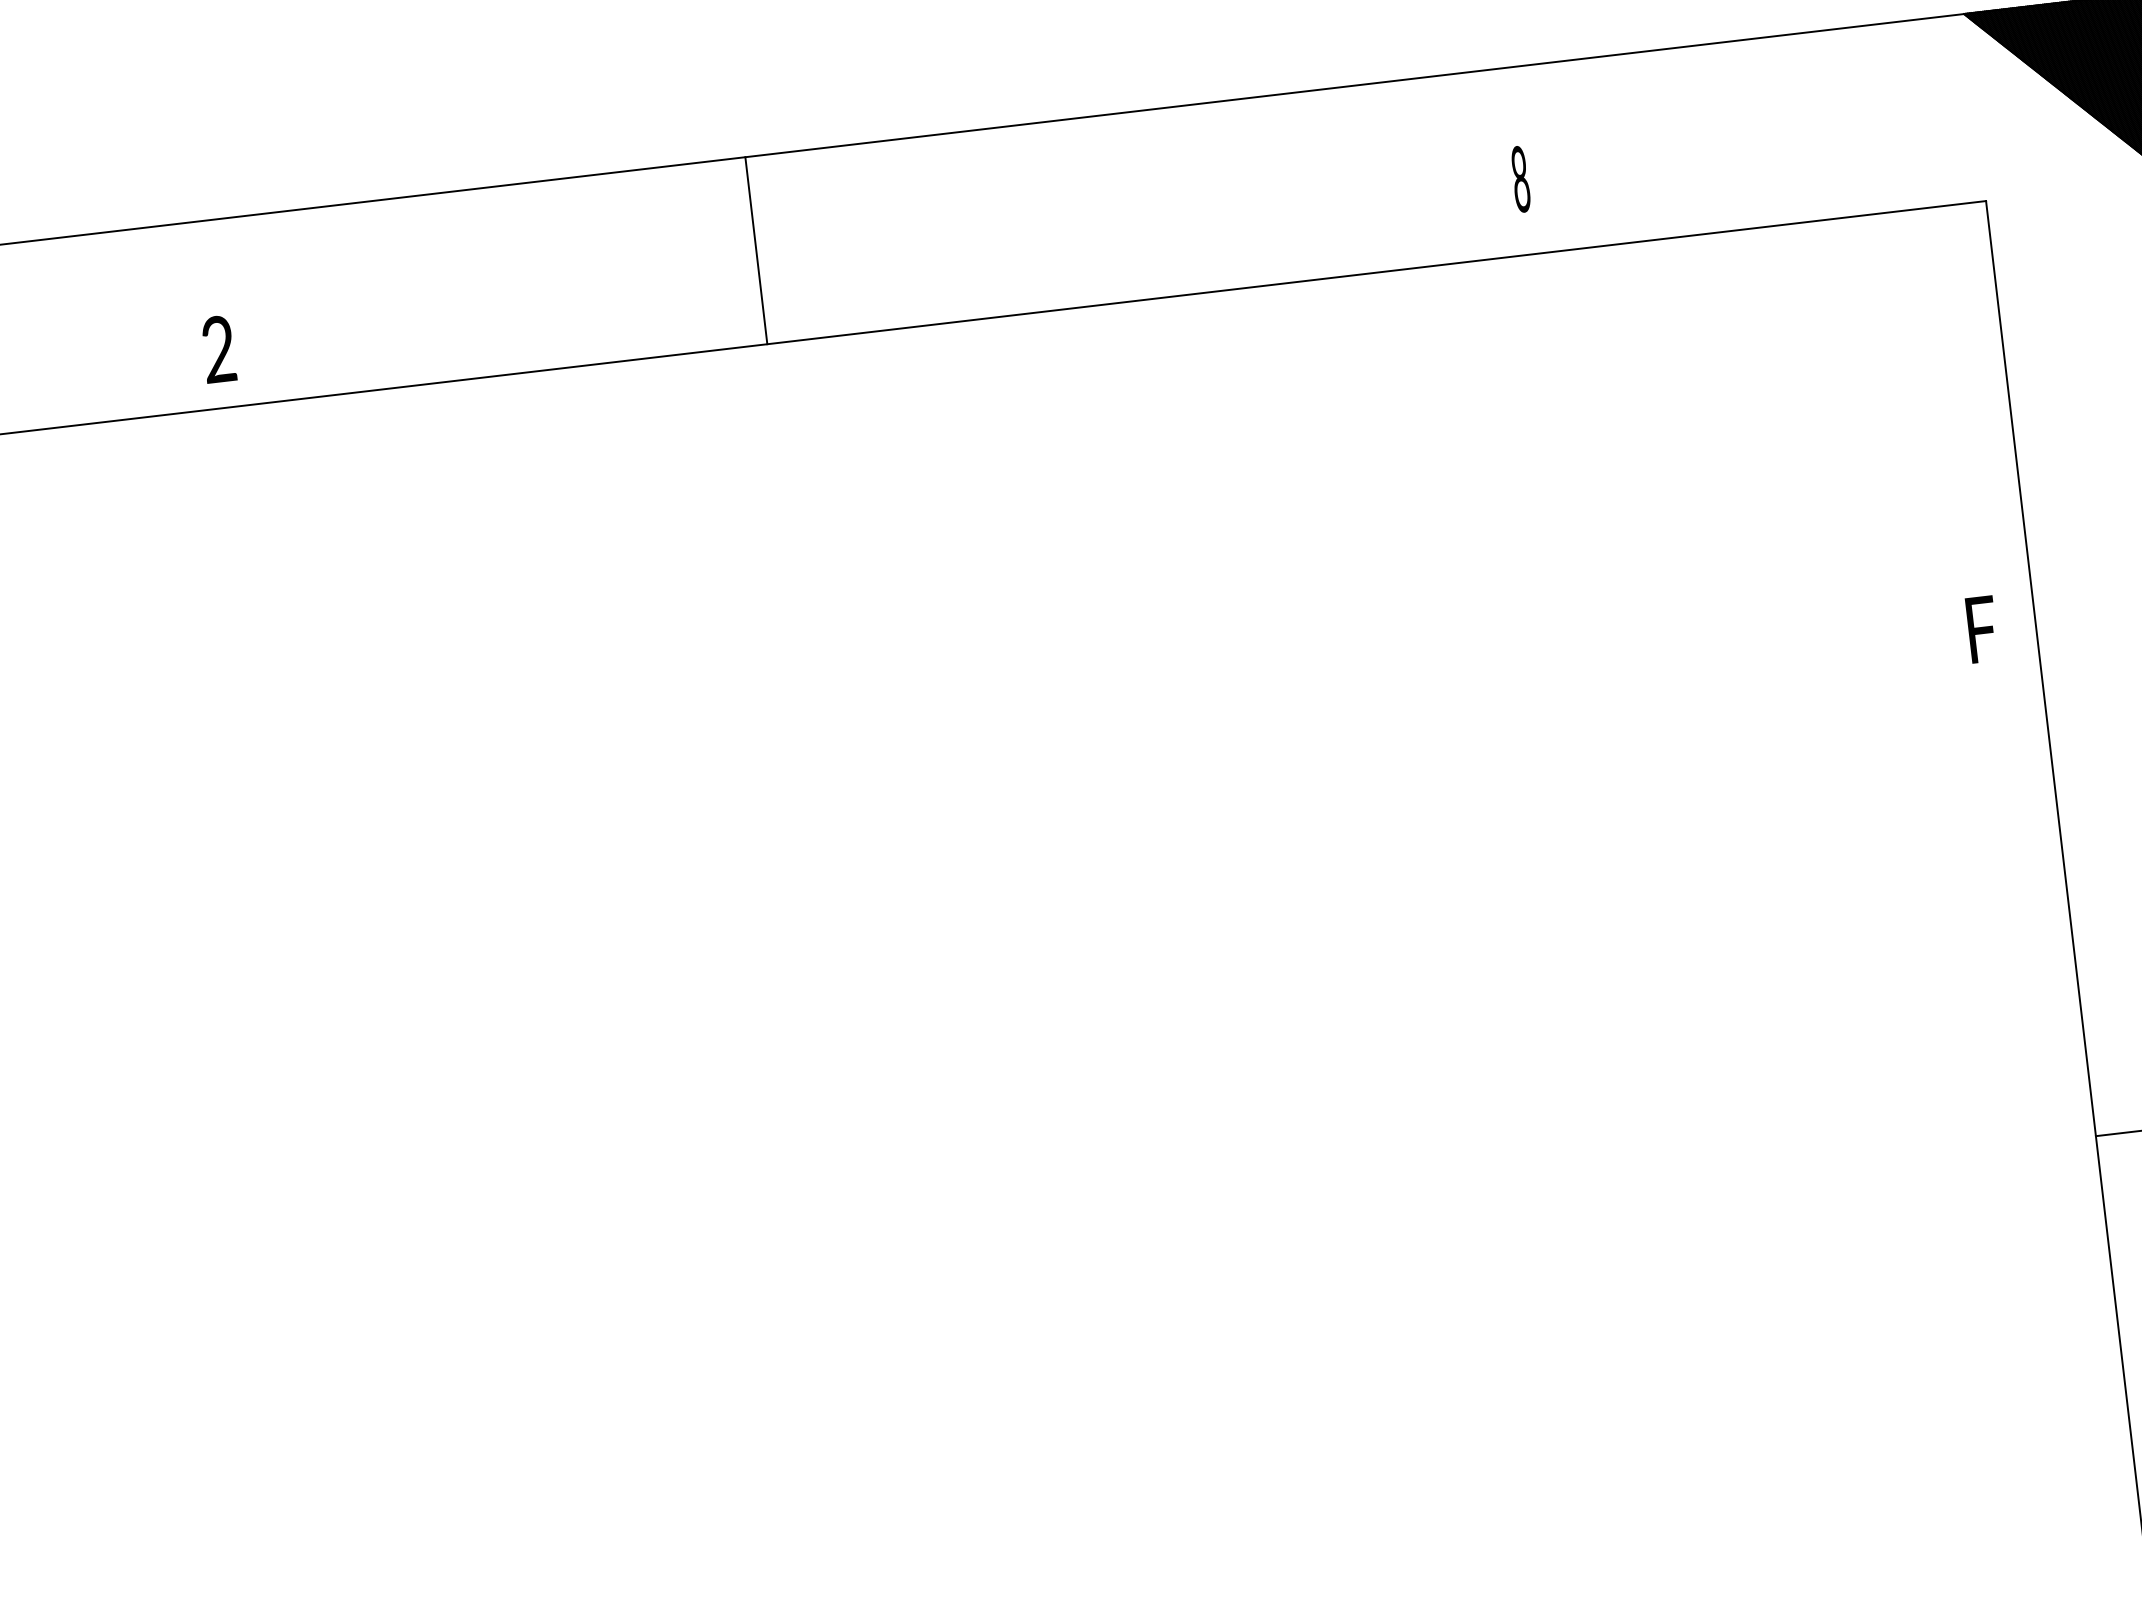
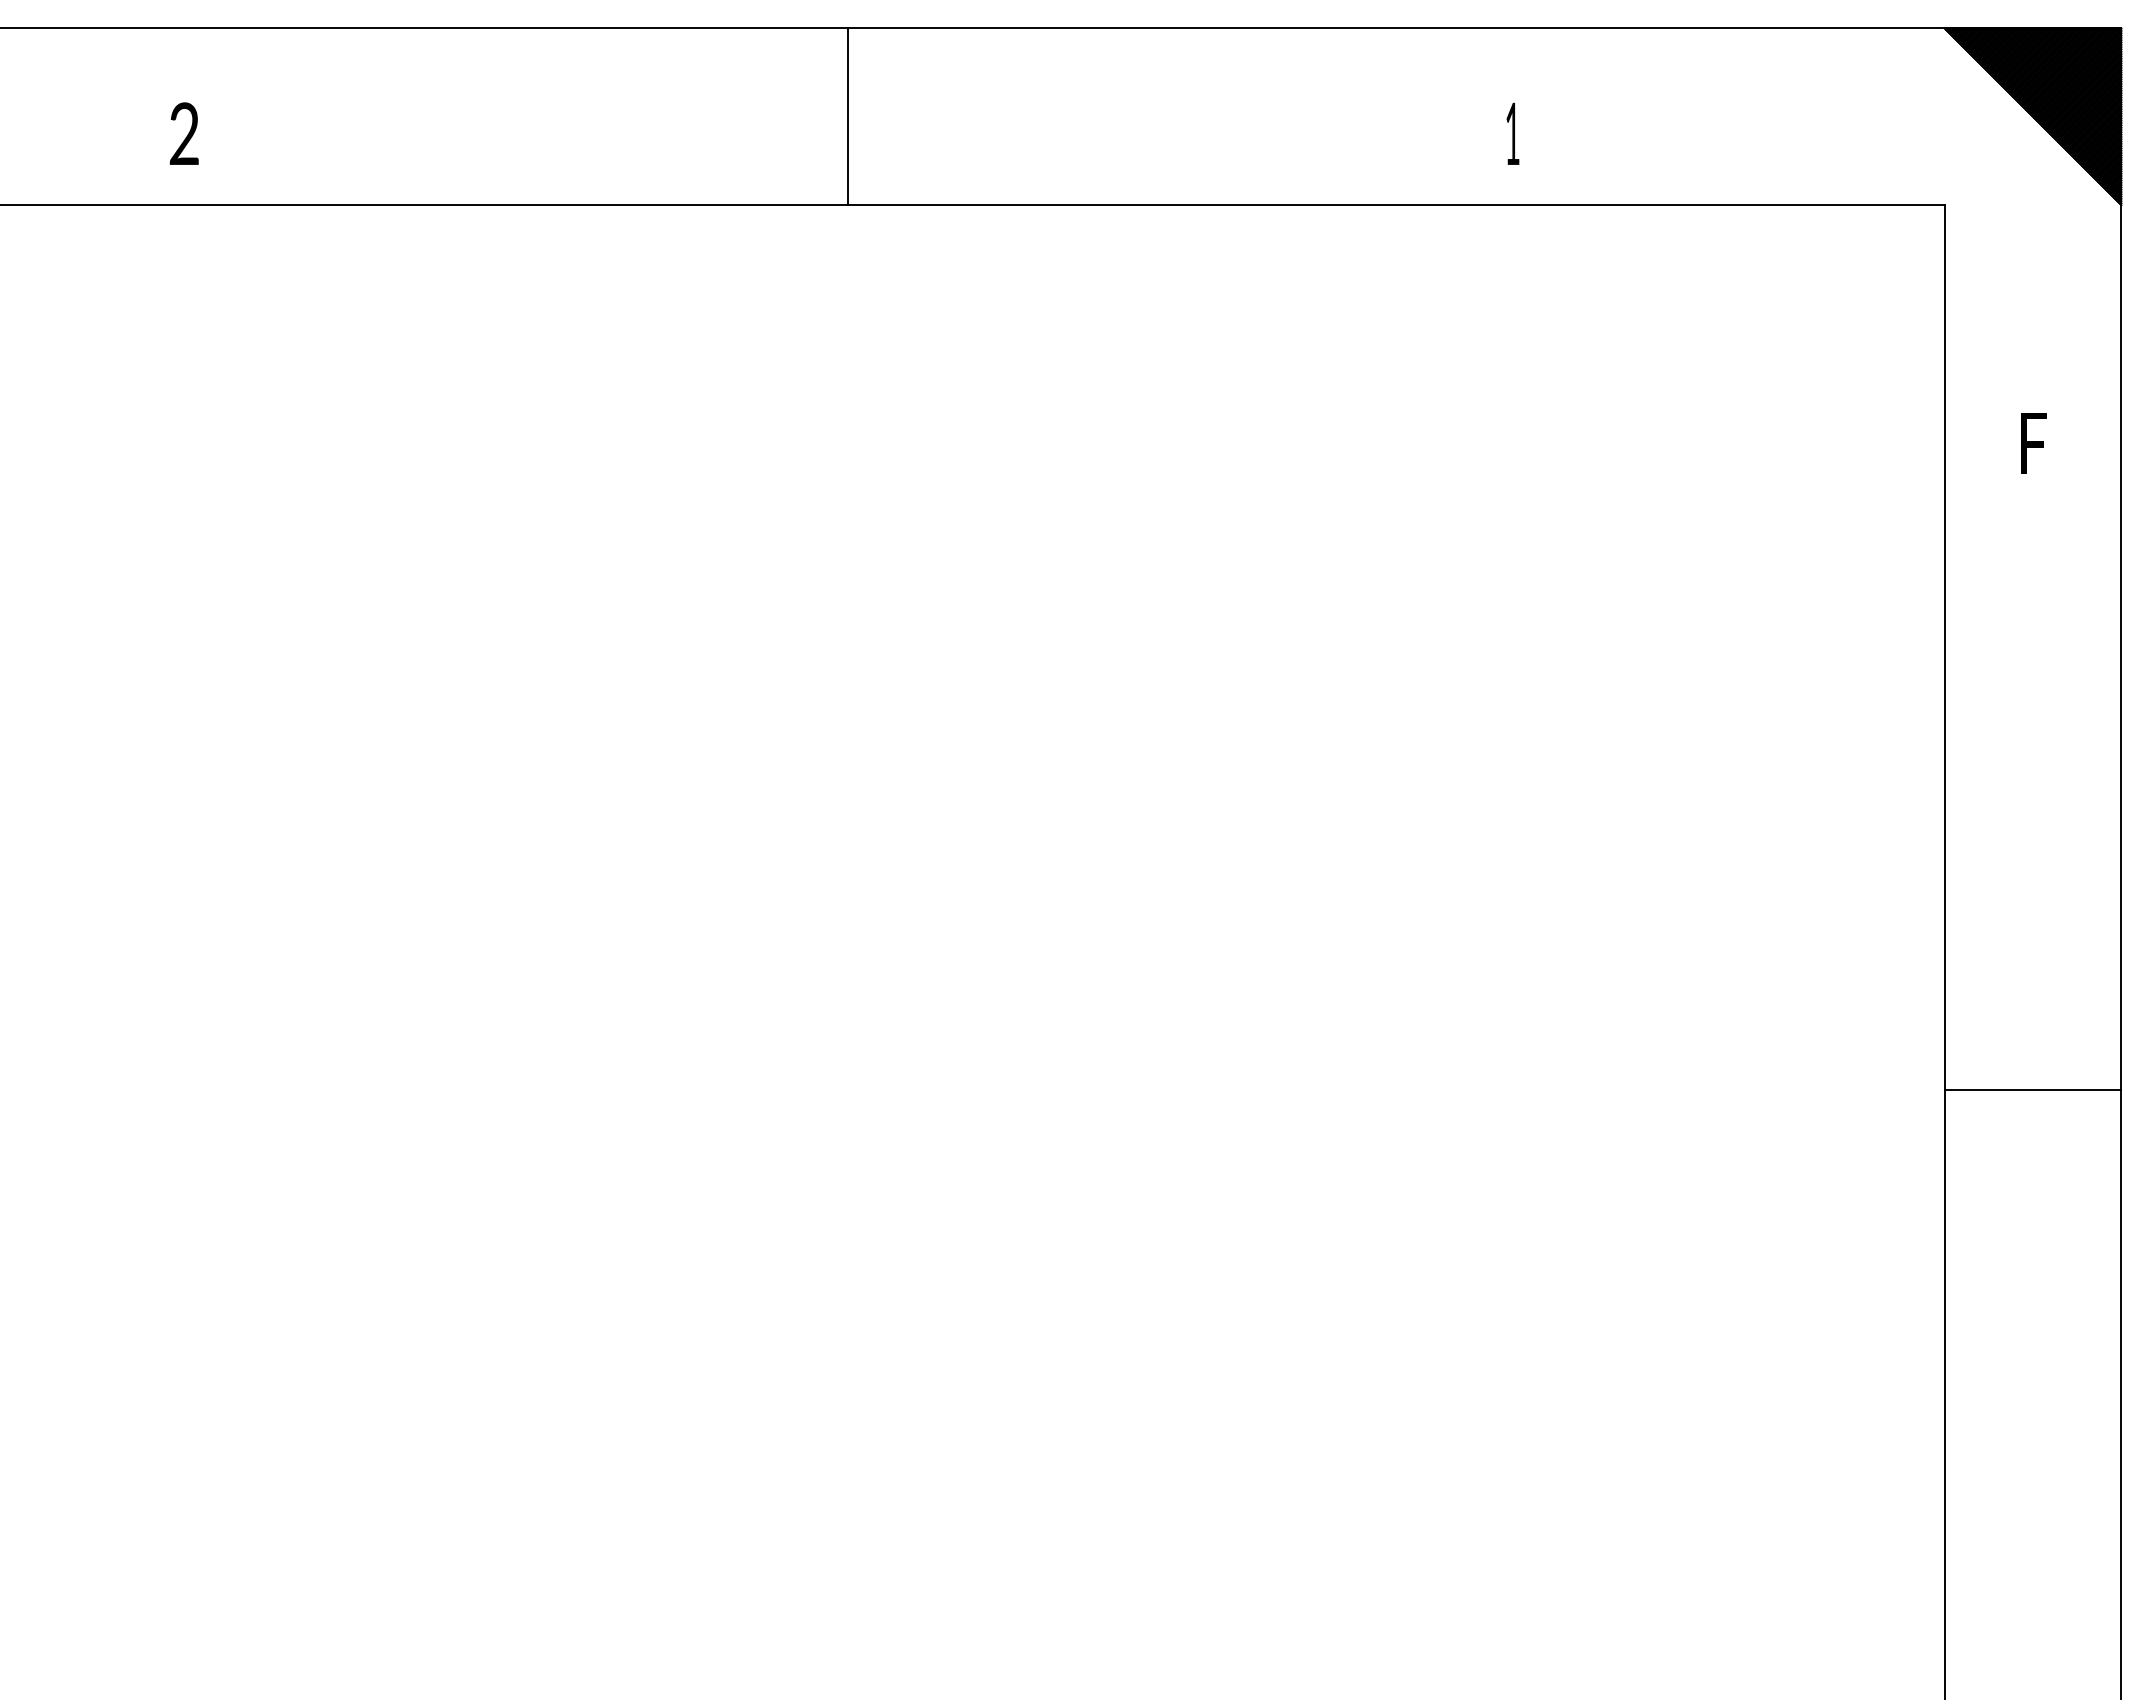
text: (1520, 178) -> (1512, 133), 8 -> 1
line: (756, 250) -> (847, 116), moved
text: (218, 348) -> (184, 133), moved
text: (1981, 629) -> (2033, 443), moved

